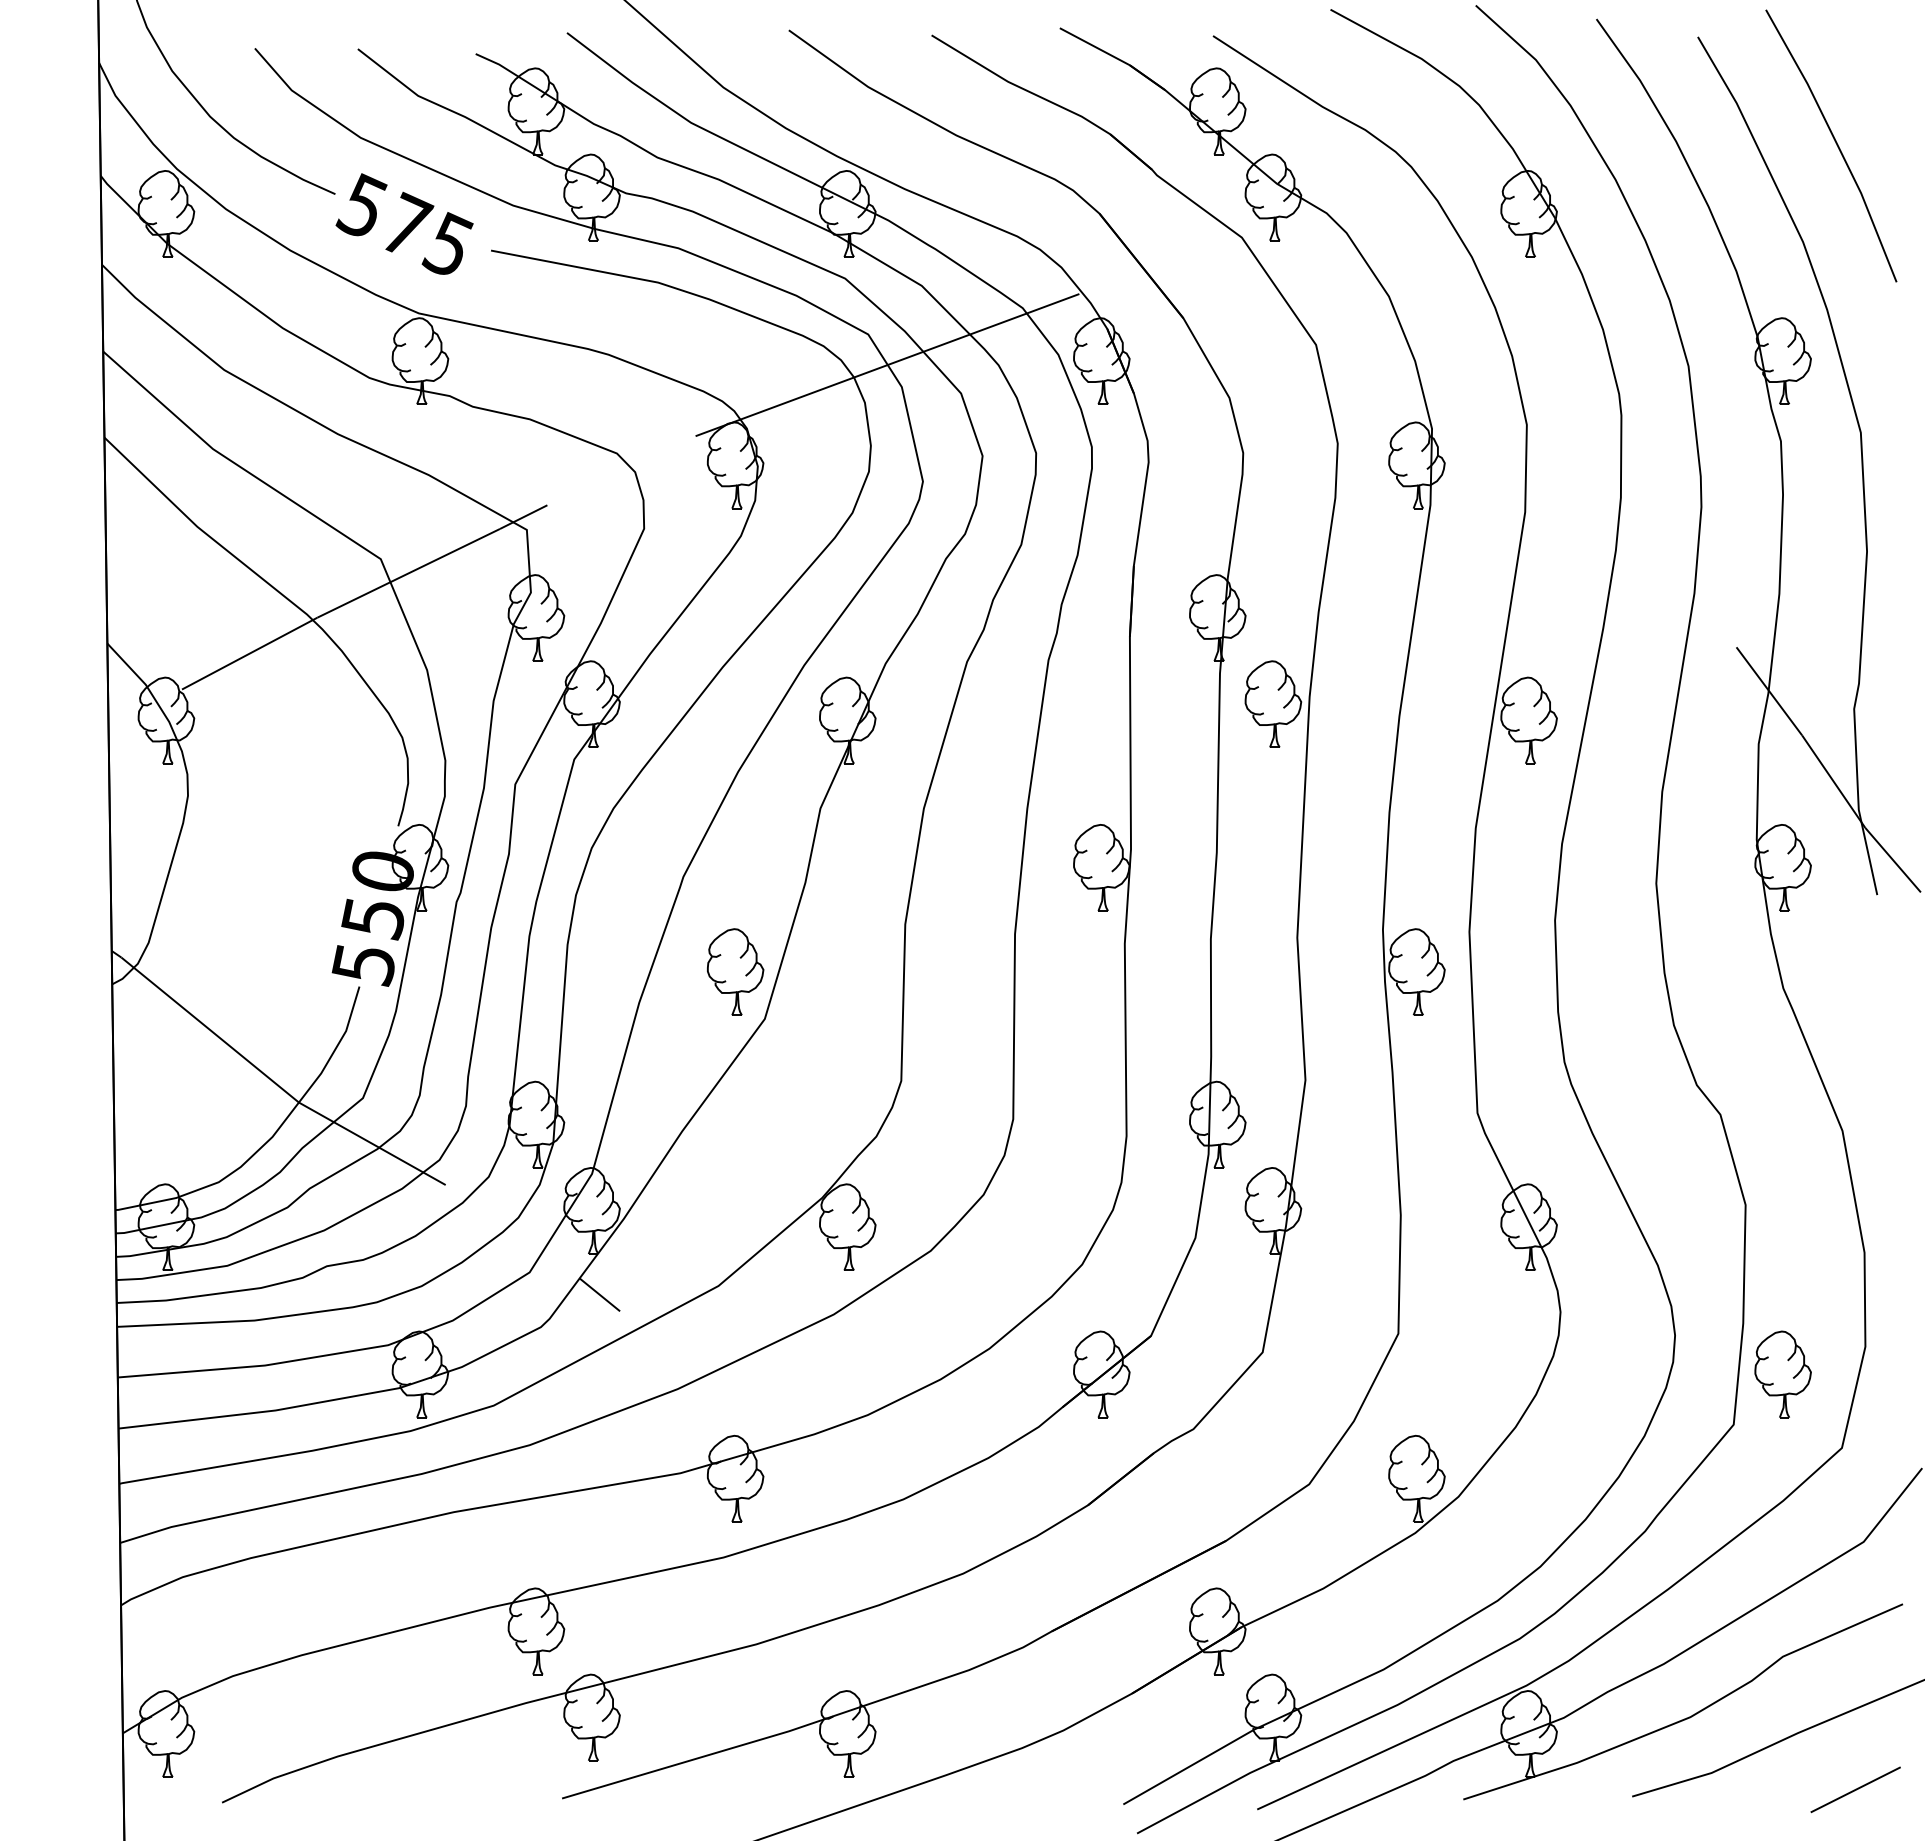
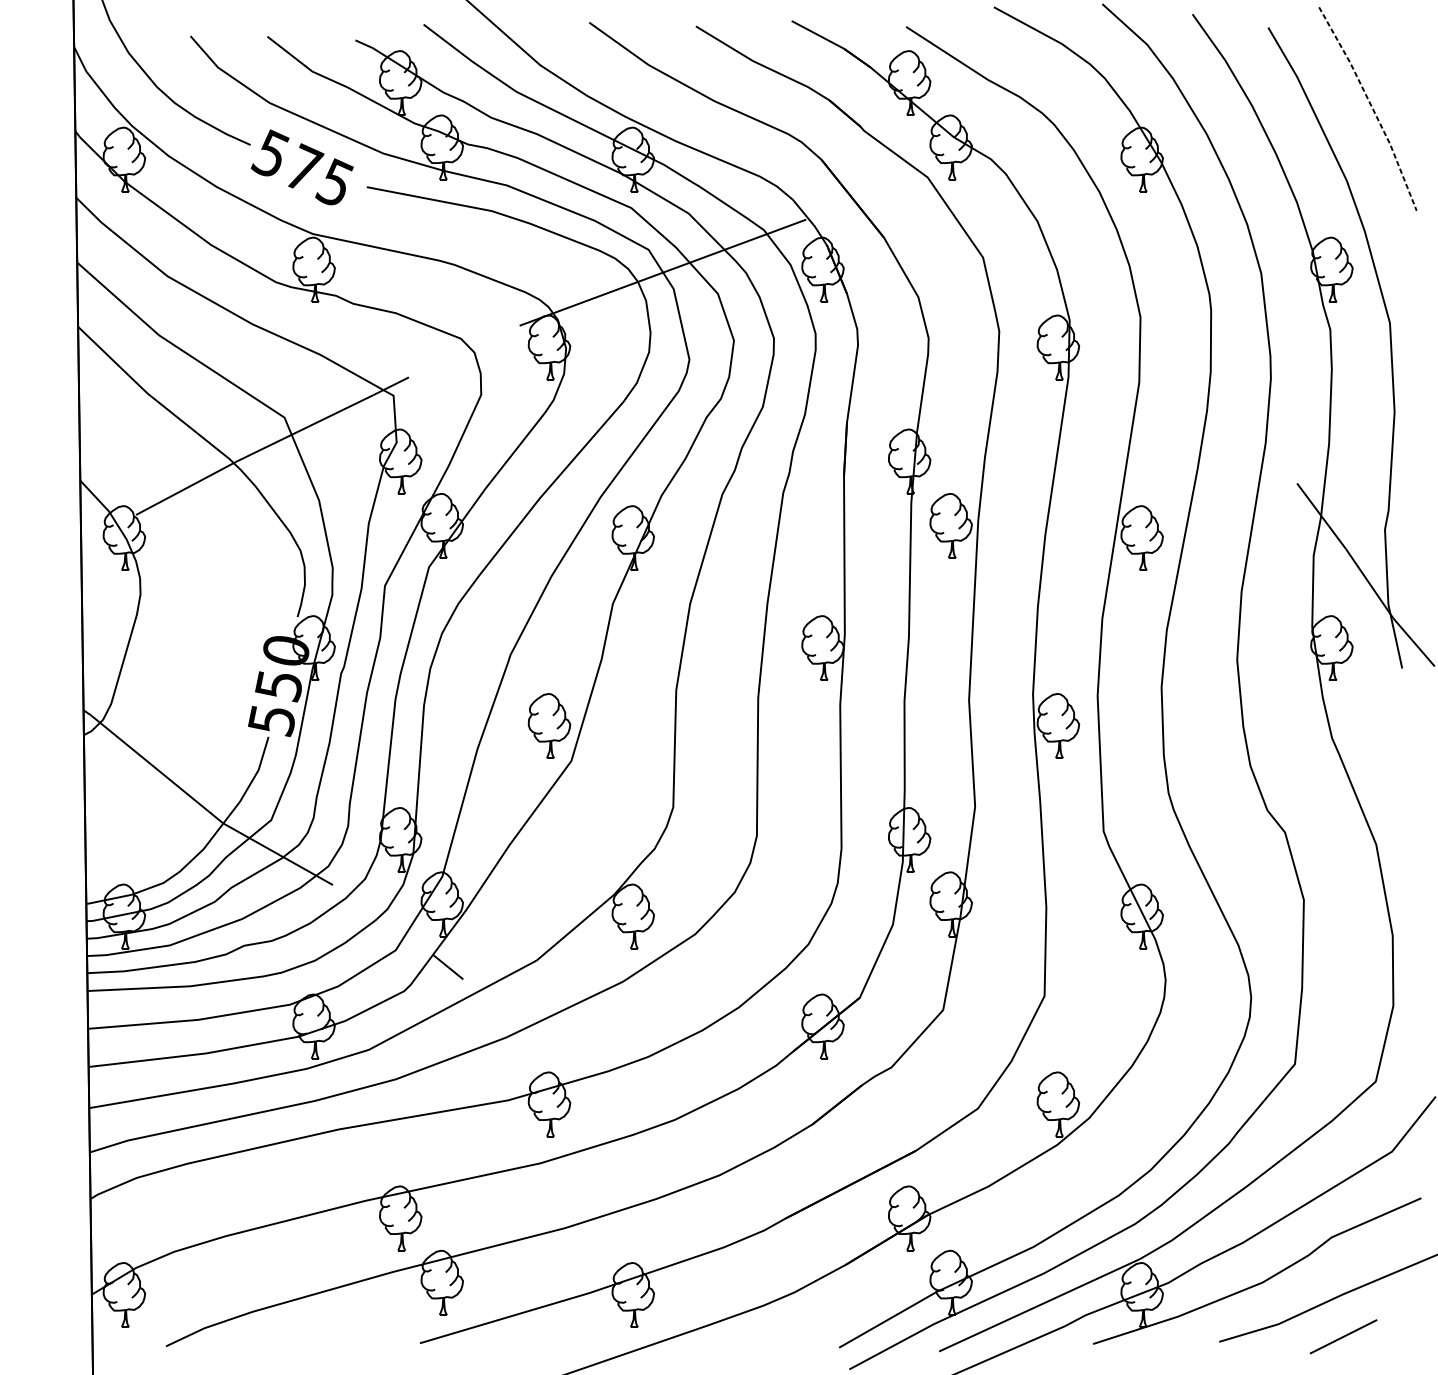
line: (1837, 144) -> (1372, 107), solid -> dashed
part: (1782, 1374) -> (1331, 1026), removed
line: (1855, 1789) -> (1343, 1336), moved

